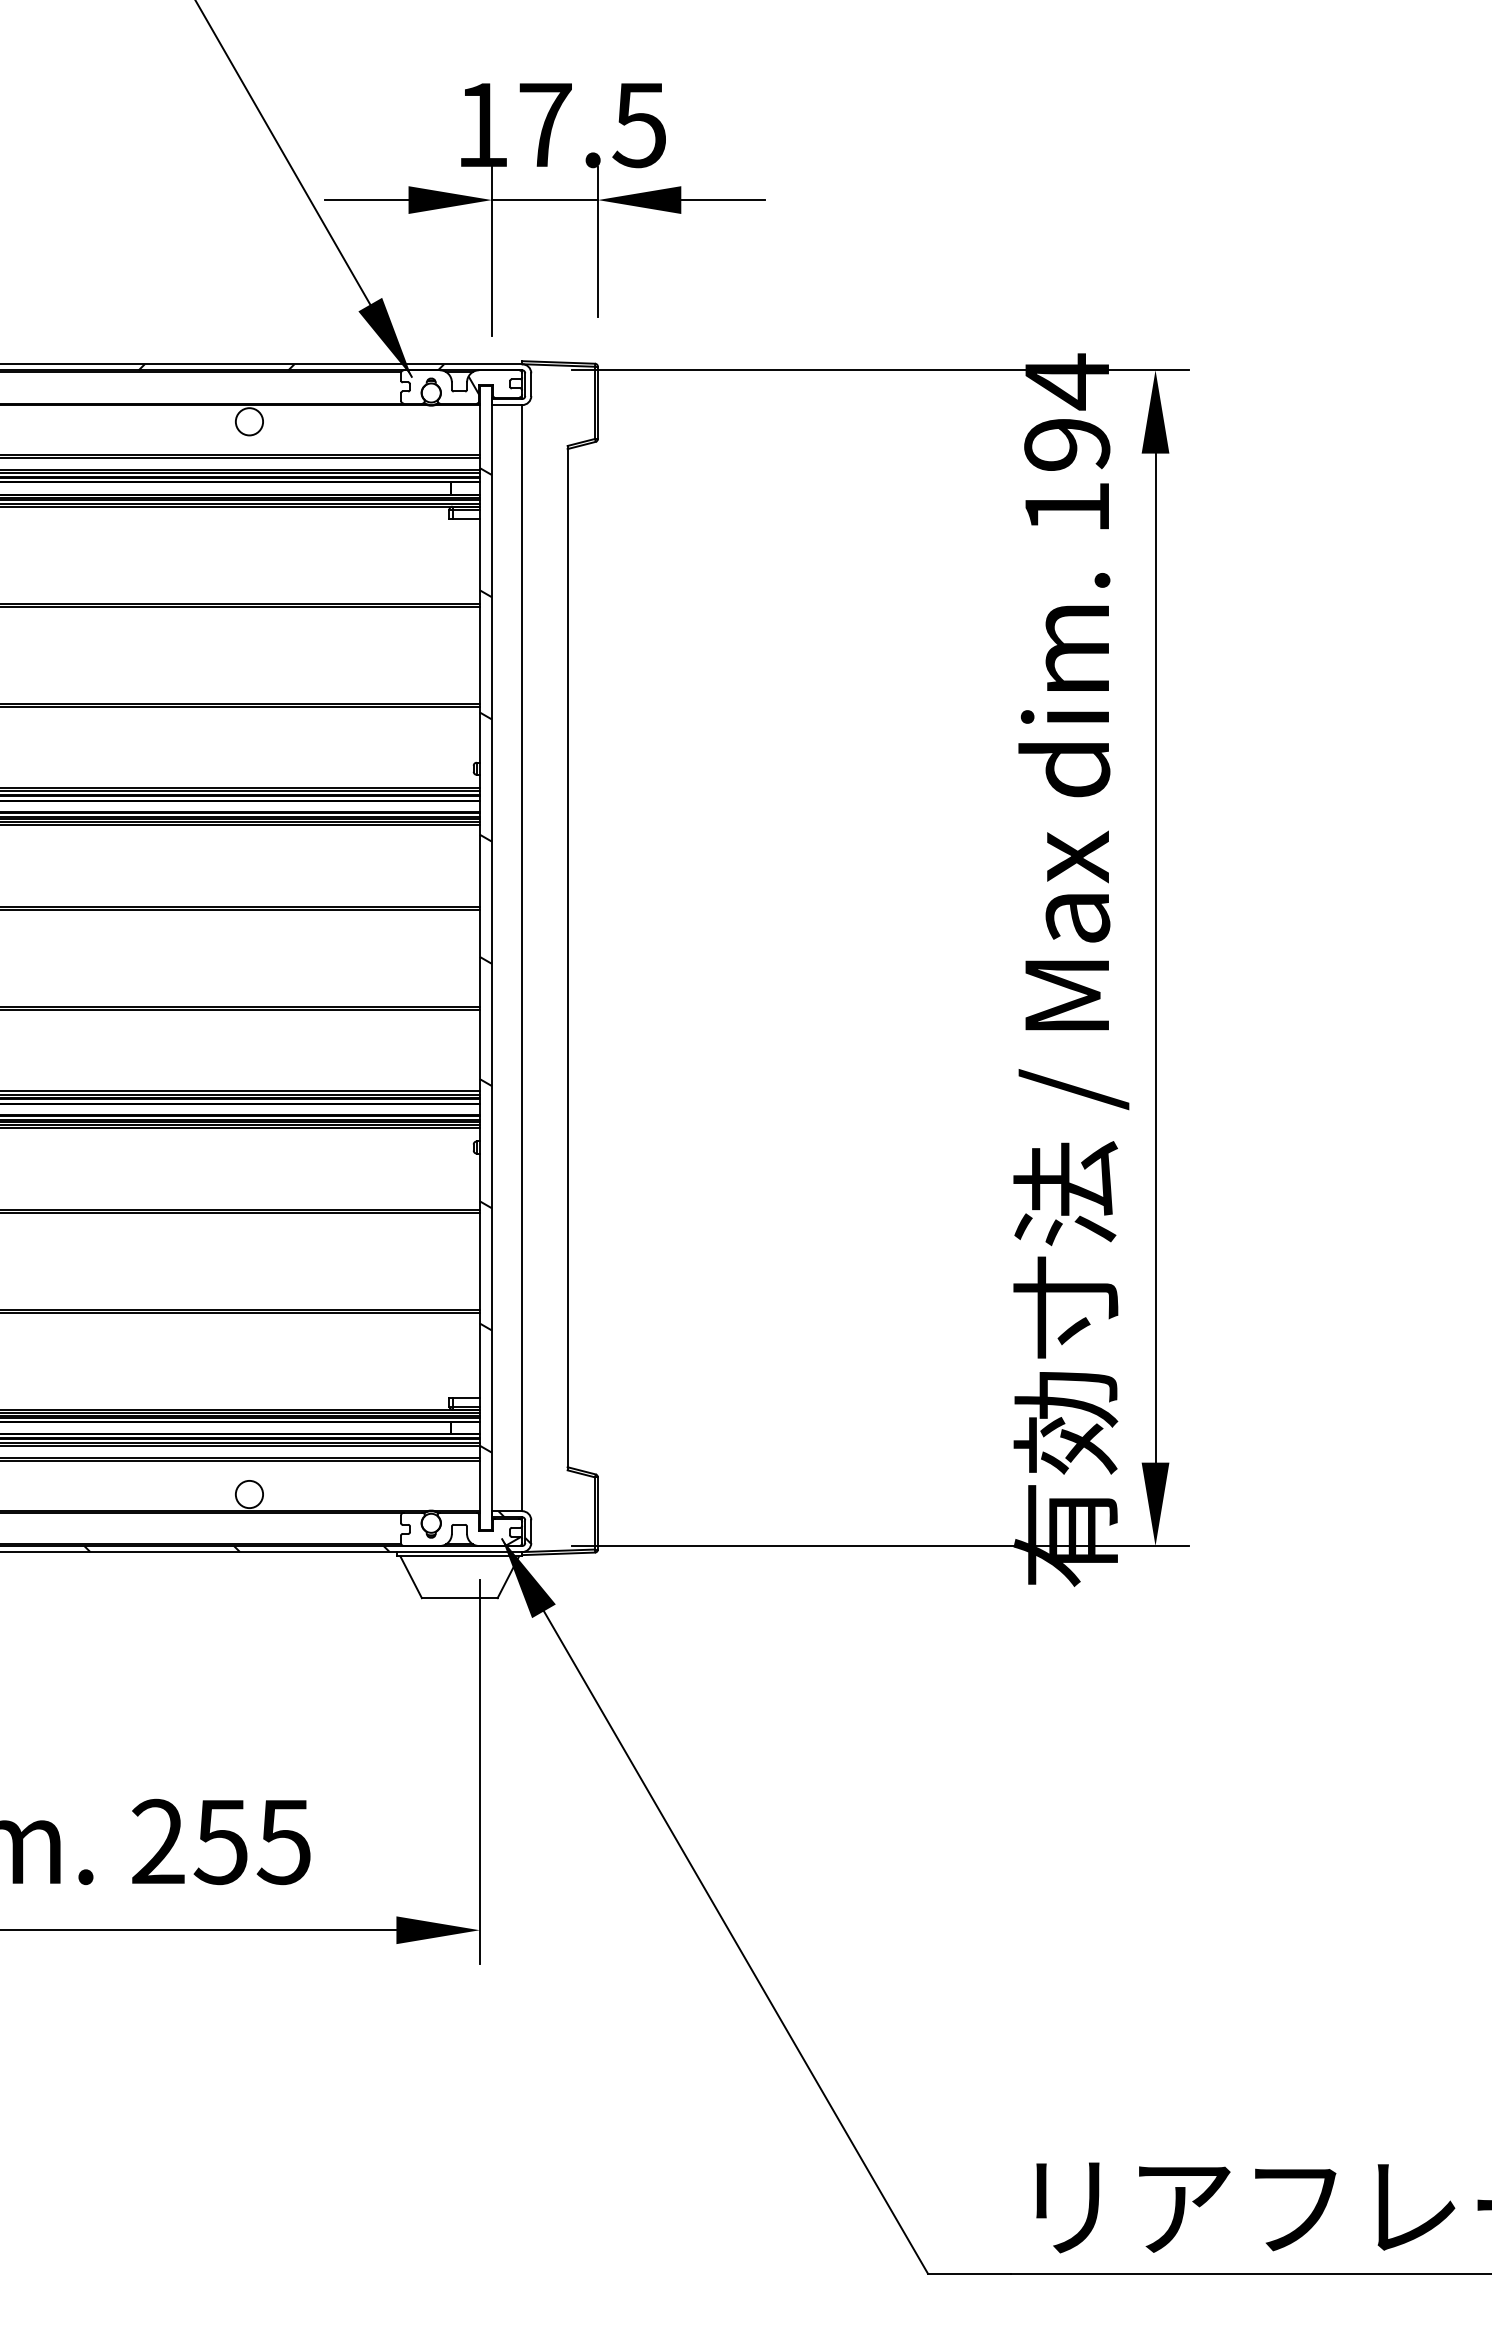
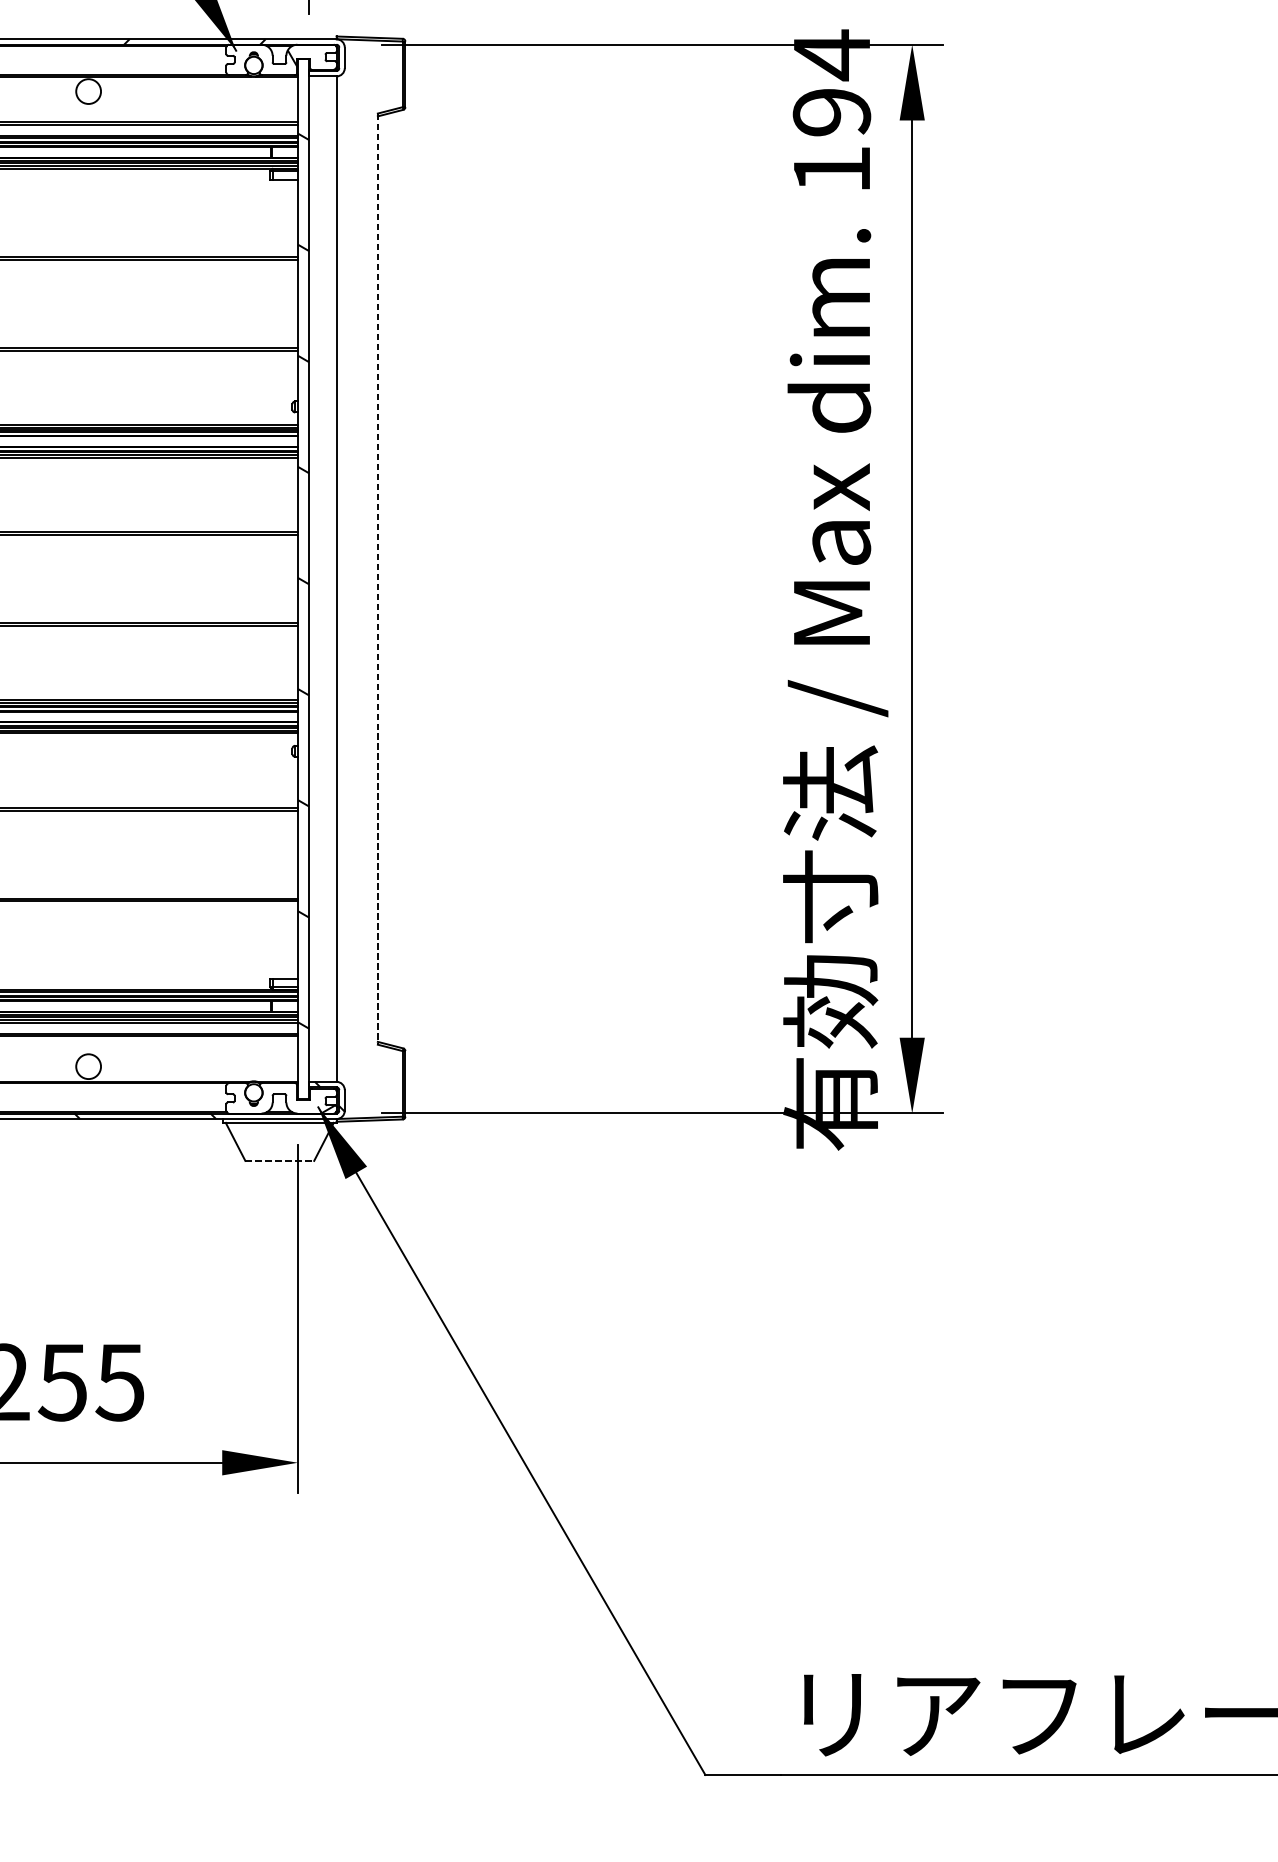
line: (567, 958) -> (377, 579), solid -> dashed
line: (459, 1598) -> (279, 1161), solid -> dashed

